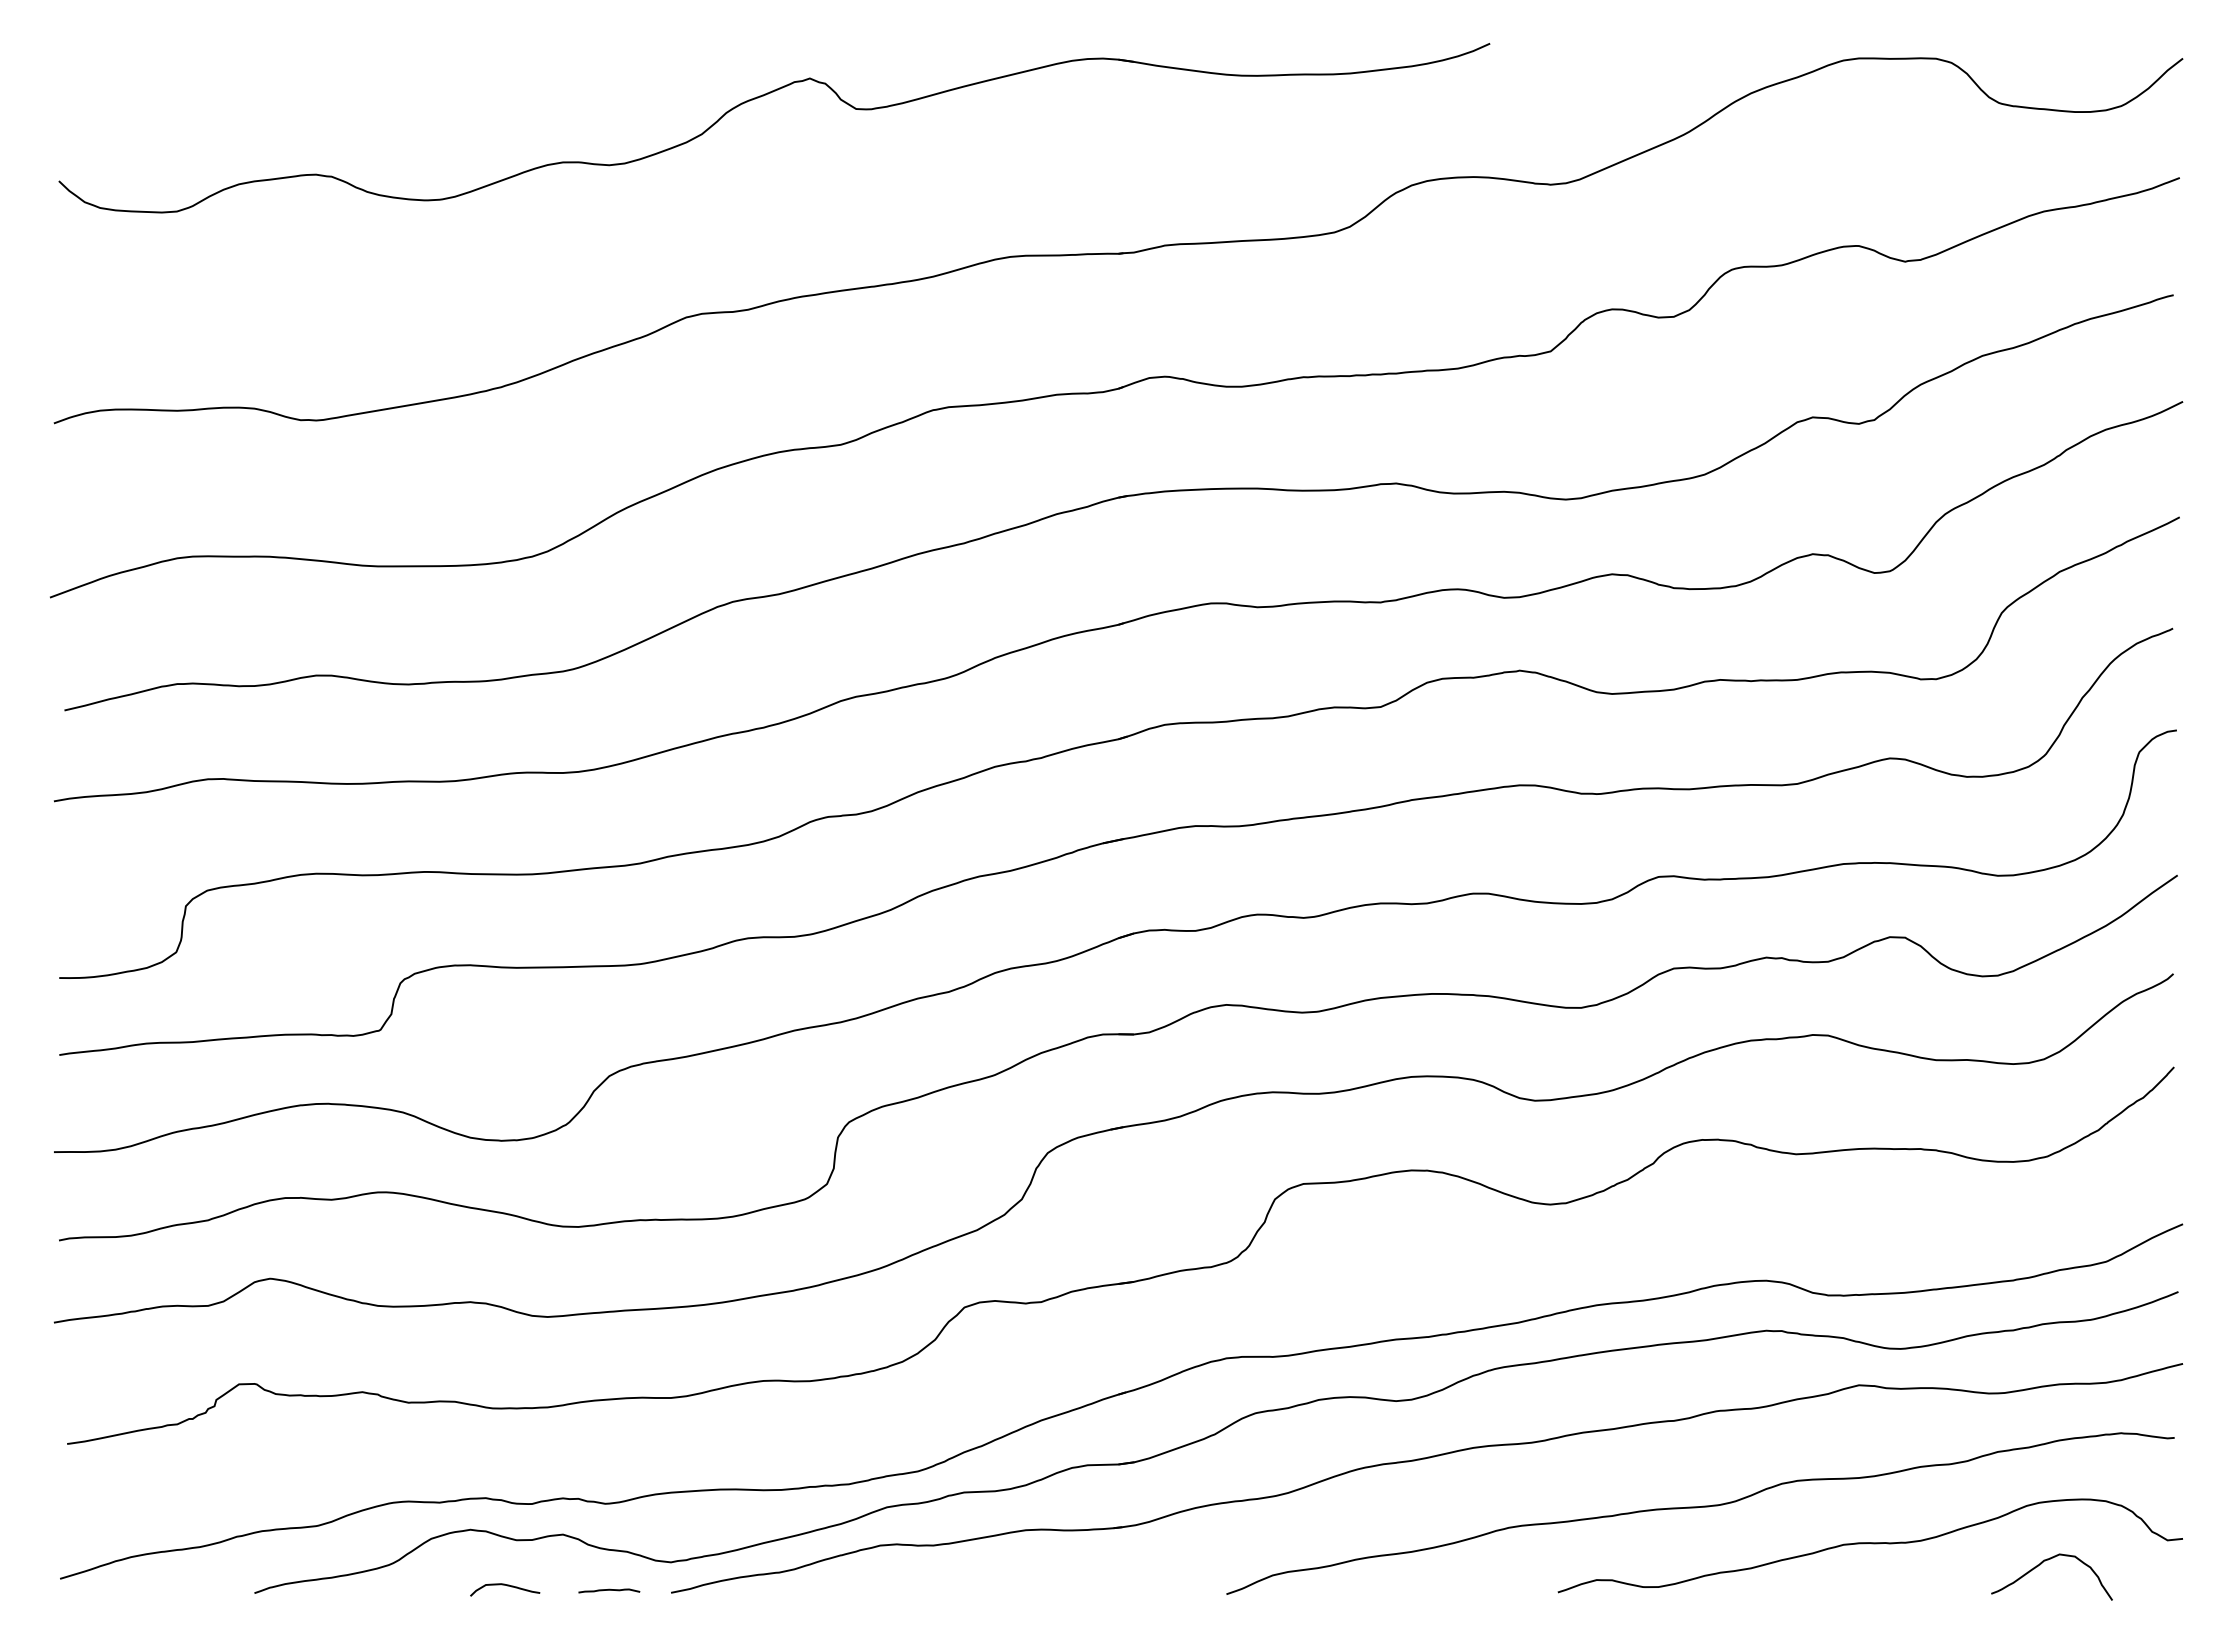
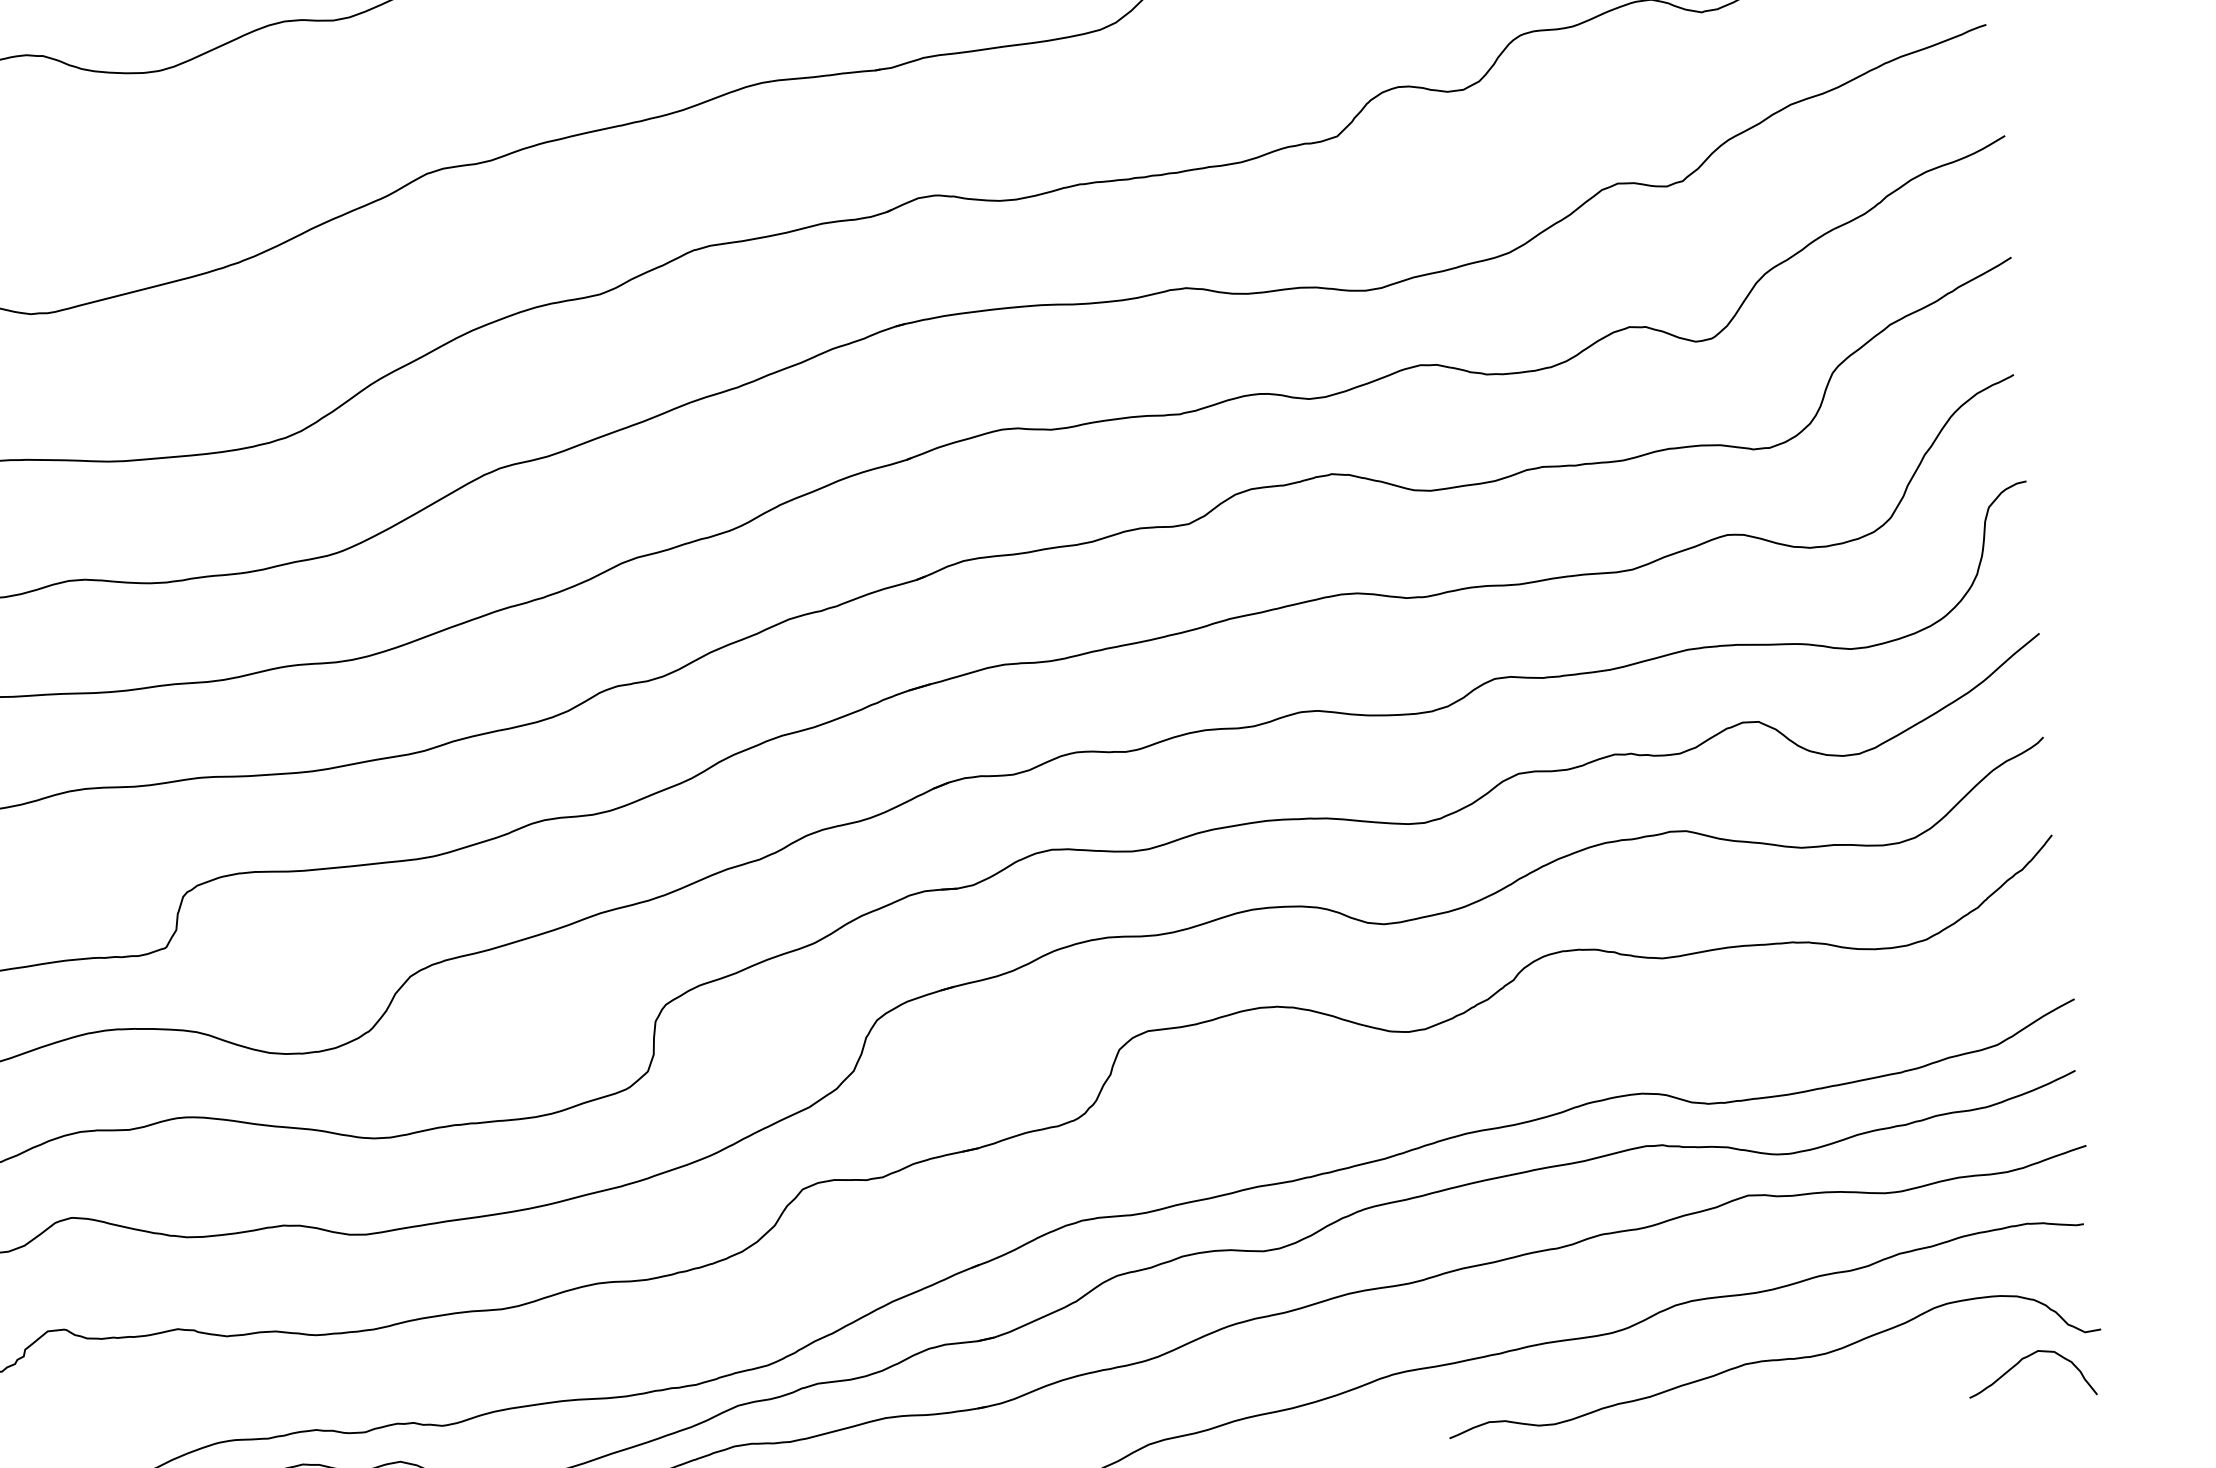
curve: (2040, 1565) -> (2018, 1364), moved

